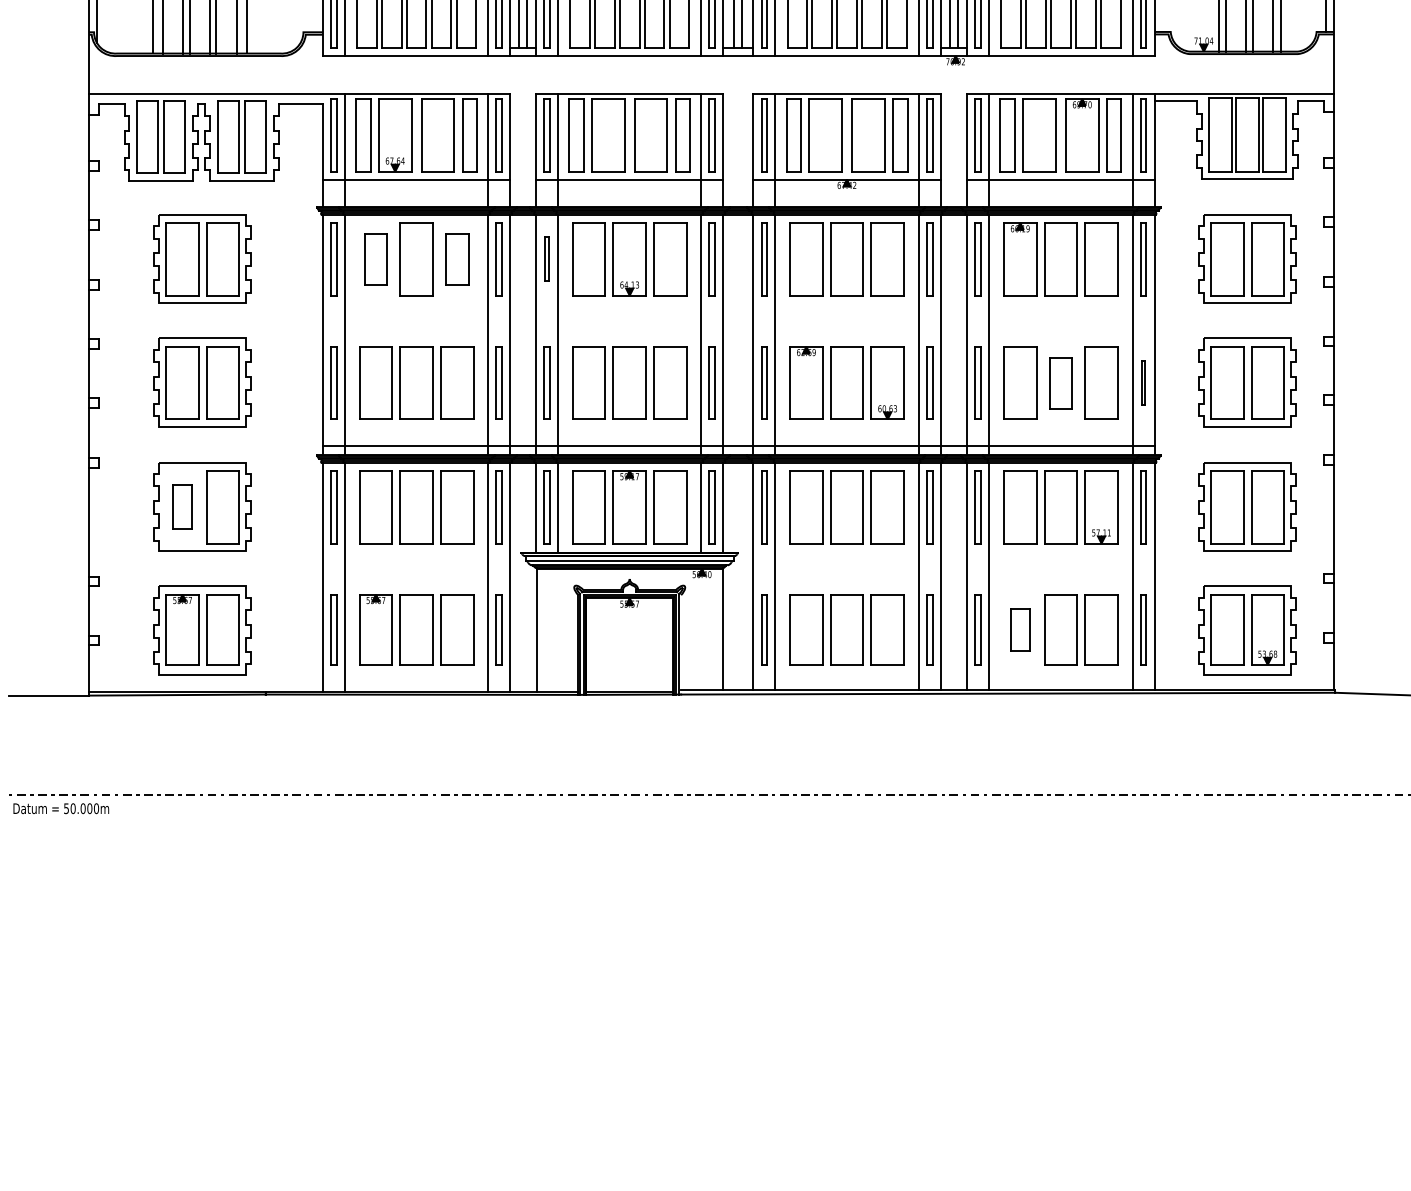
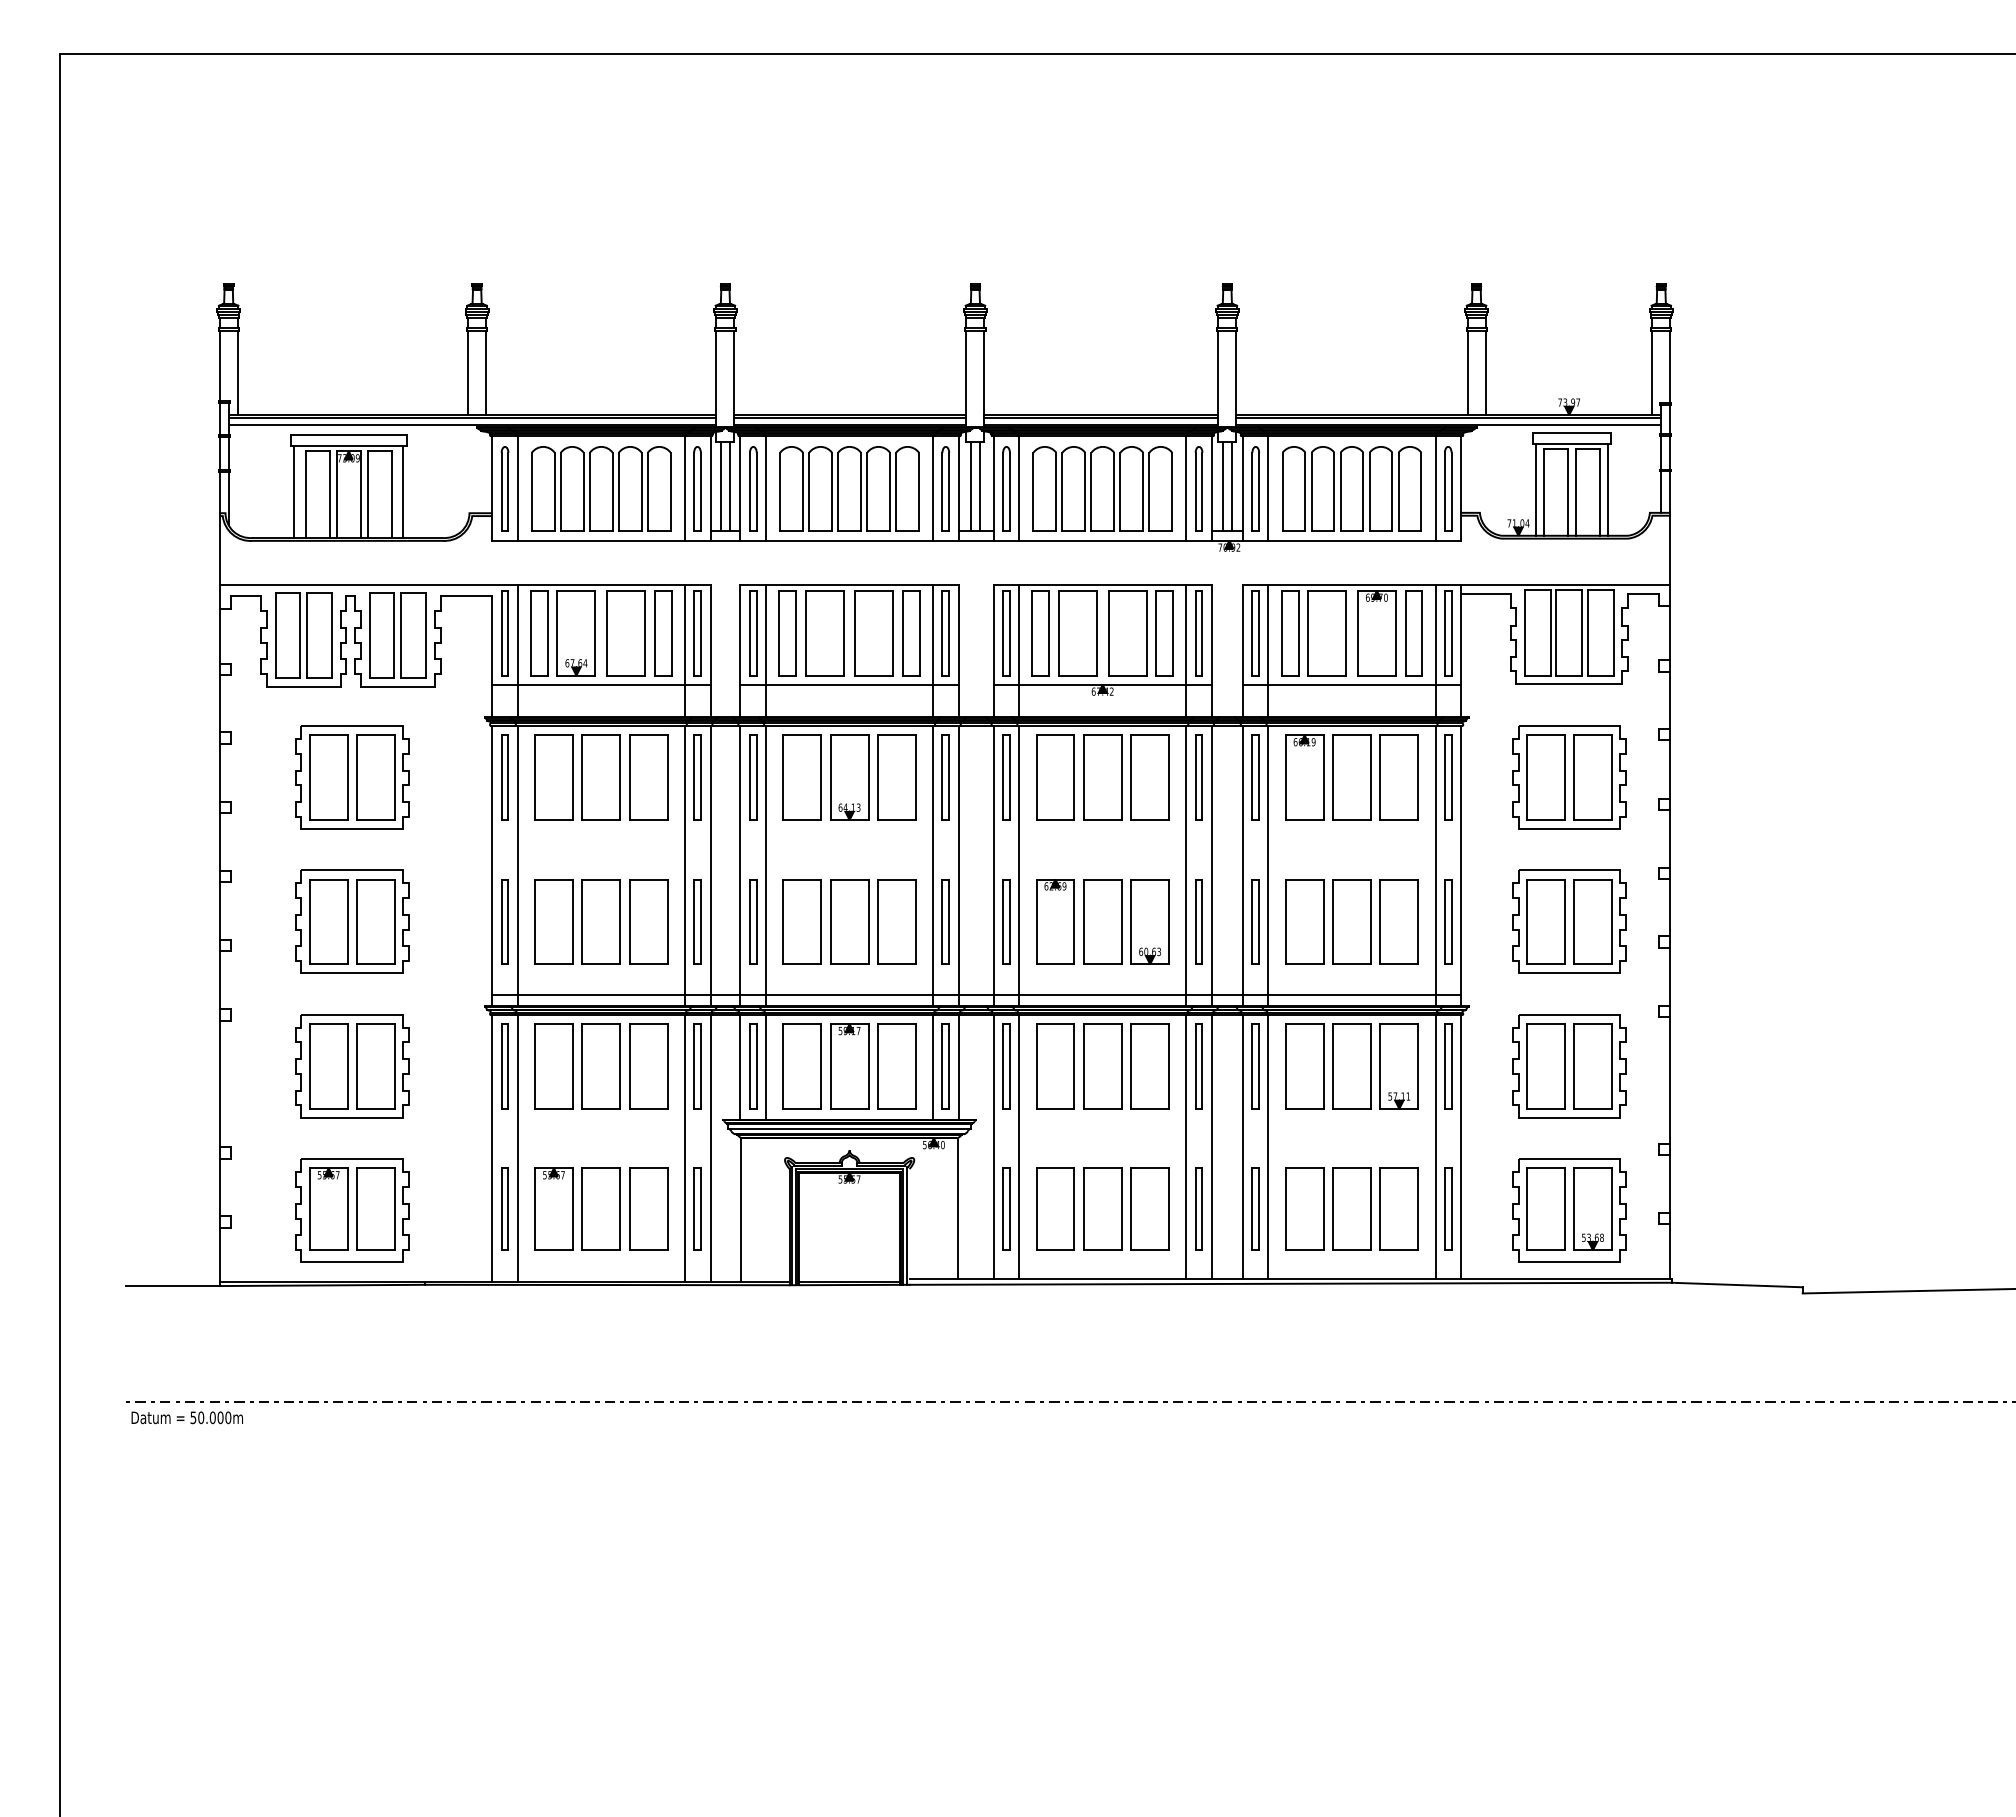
part: (375, 259) -> (553, 777), size x1.43
part: (457, 259) -> (648, 777), size x1.43
part: (547, 259) -> (753, 777), size x1.67
part: (1060, 382) -> (1351, 921), size x1.43
part: (1143, 382) -> (1448, 921), size x1.67
part: (182, 507) -> (328, 1066), size x1.67
part: (1020, 629) -> (1304, 1208), size x1.67

